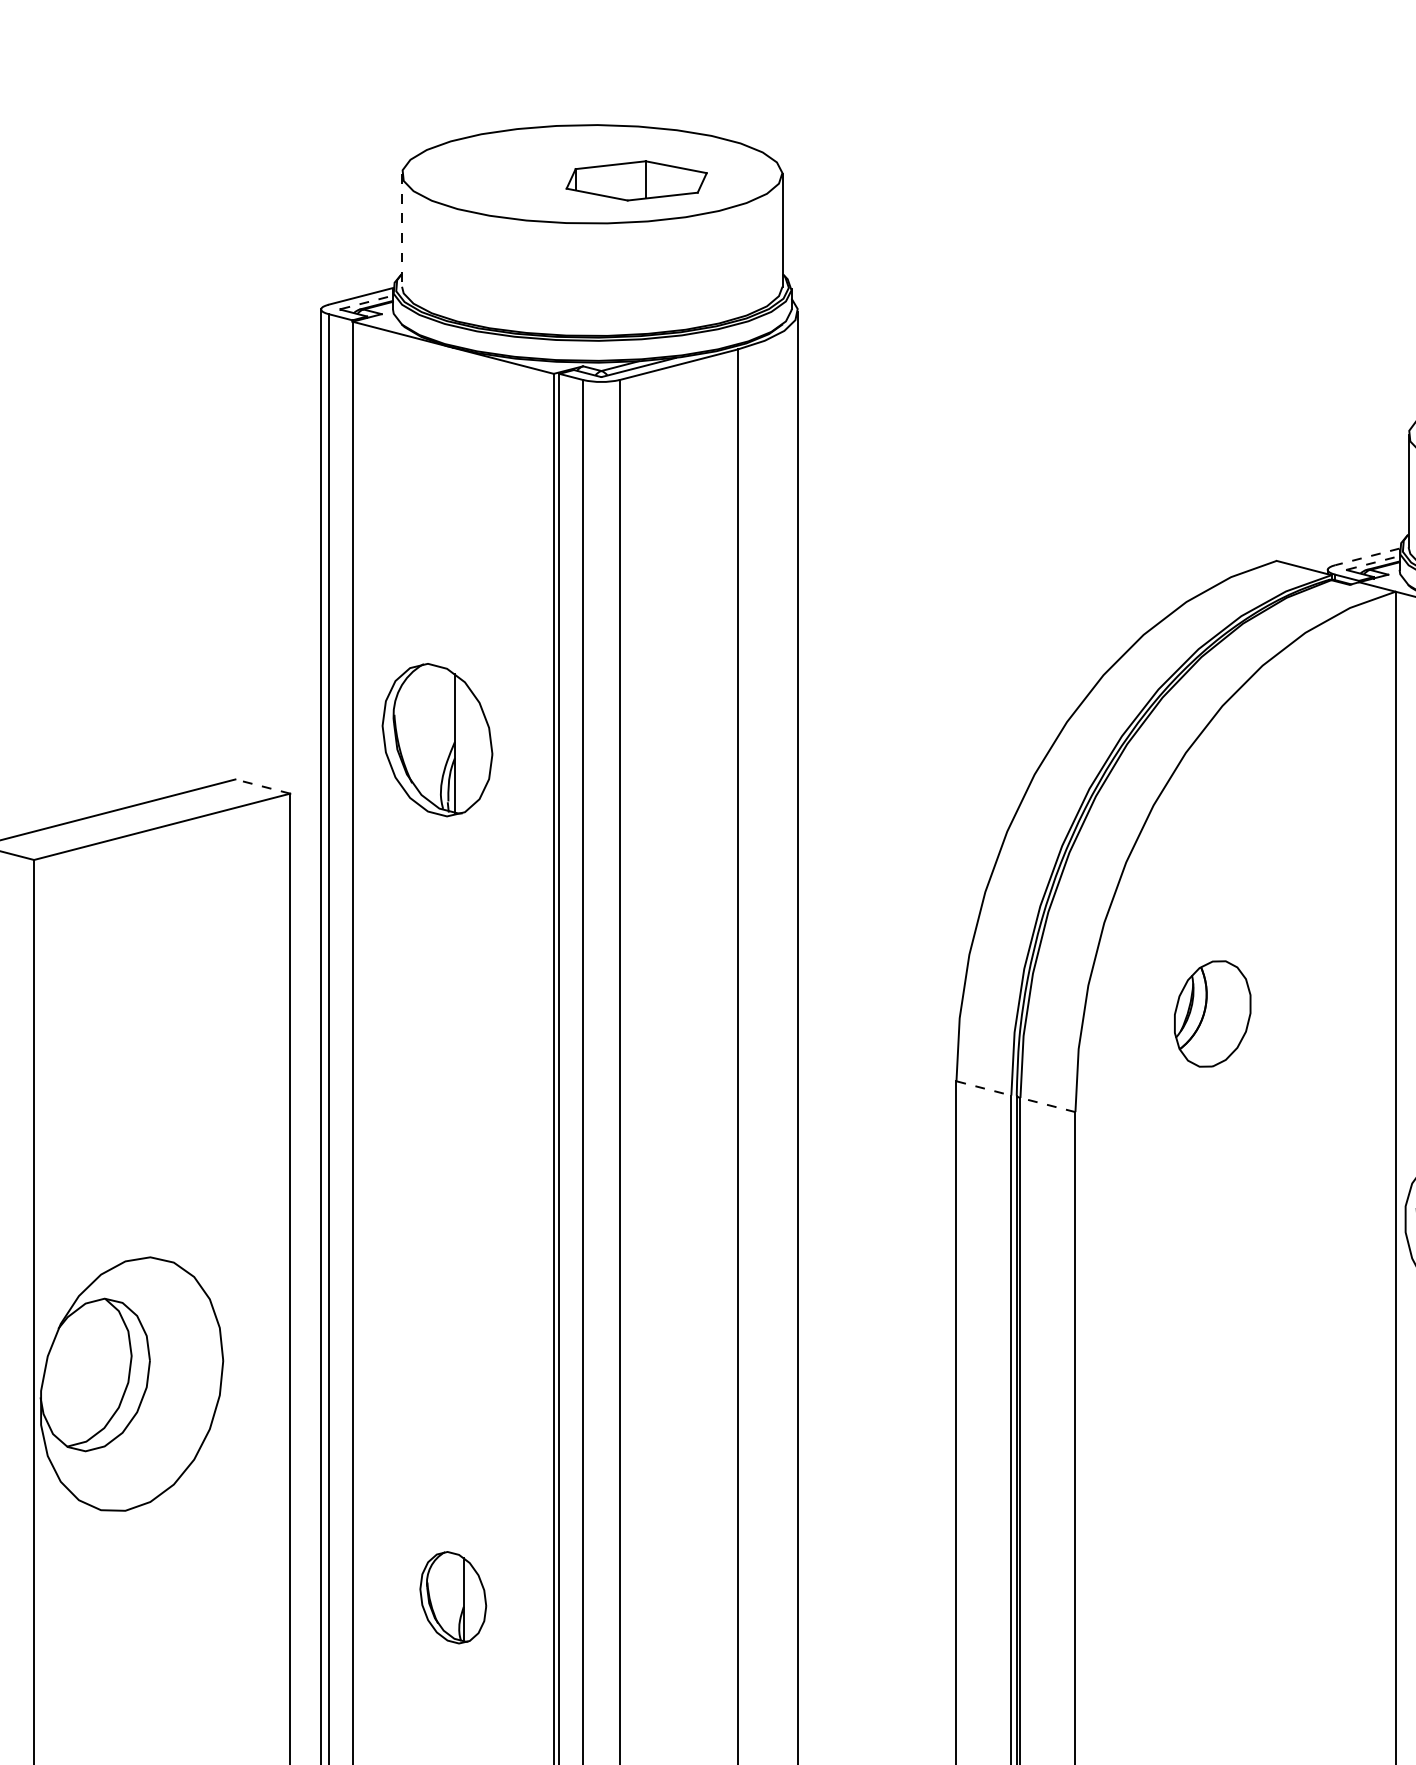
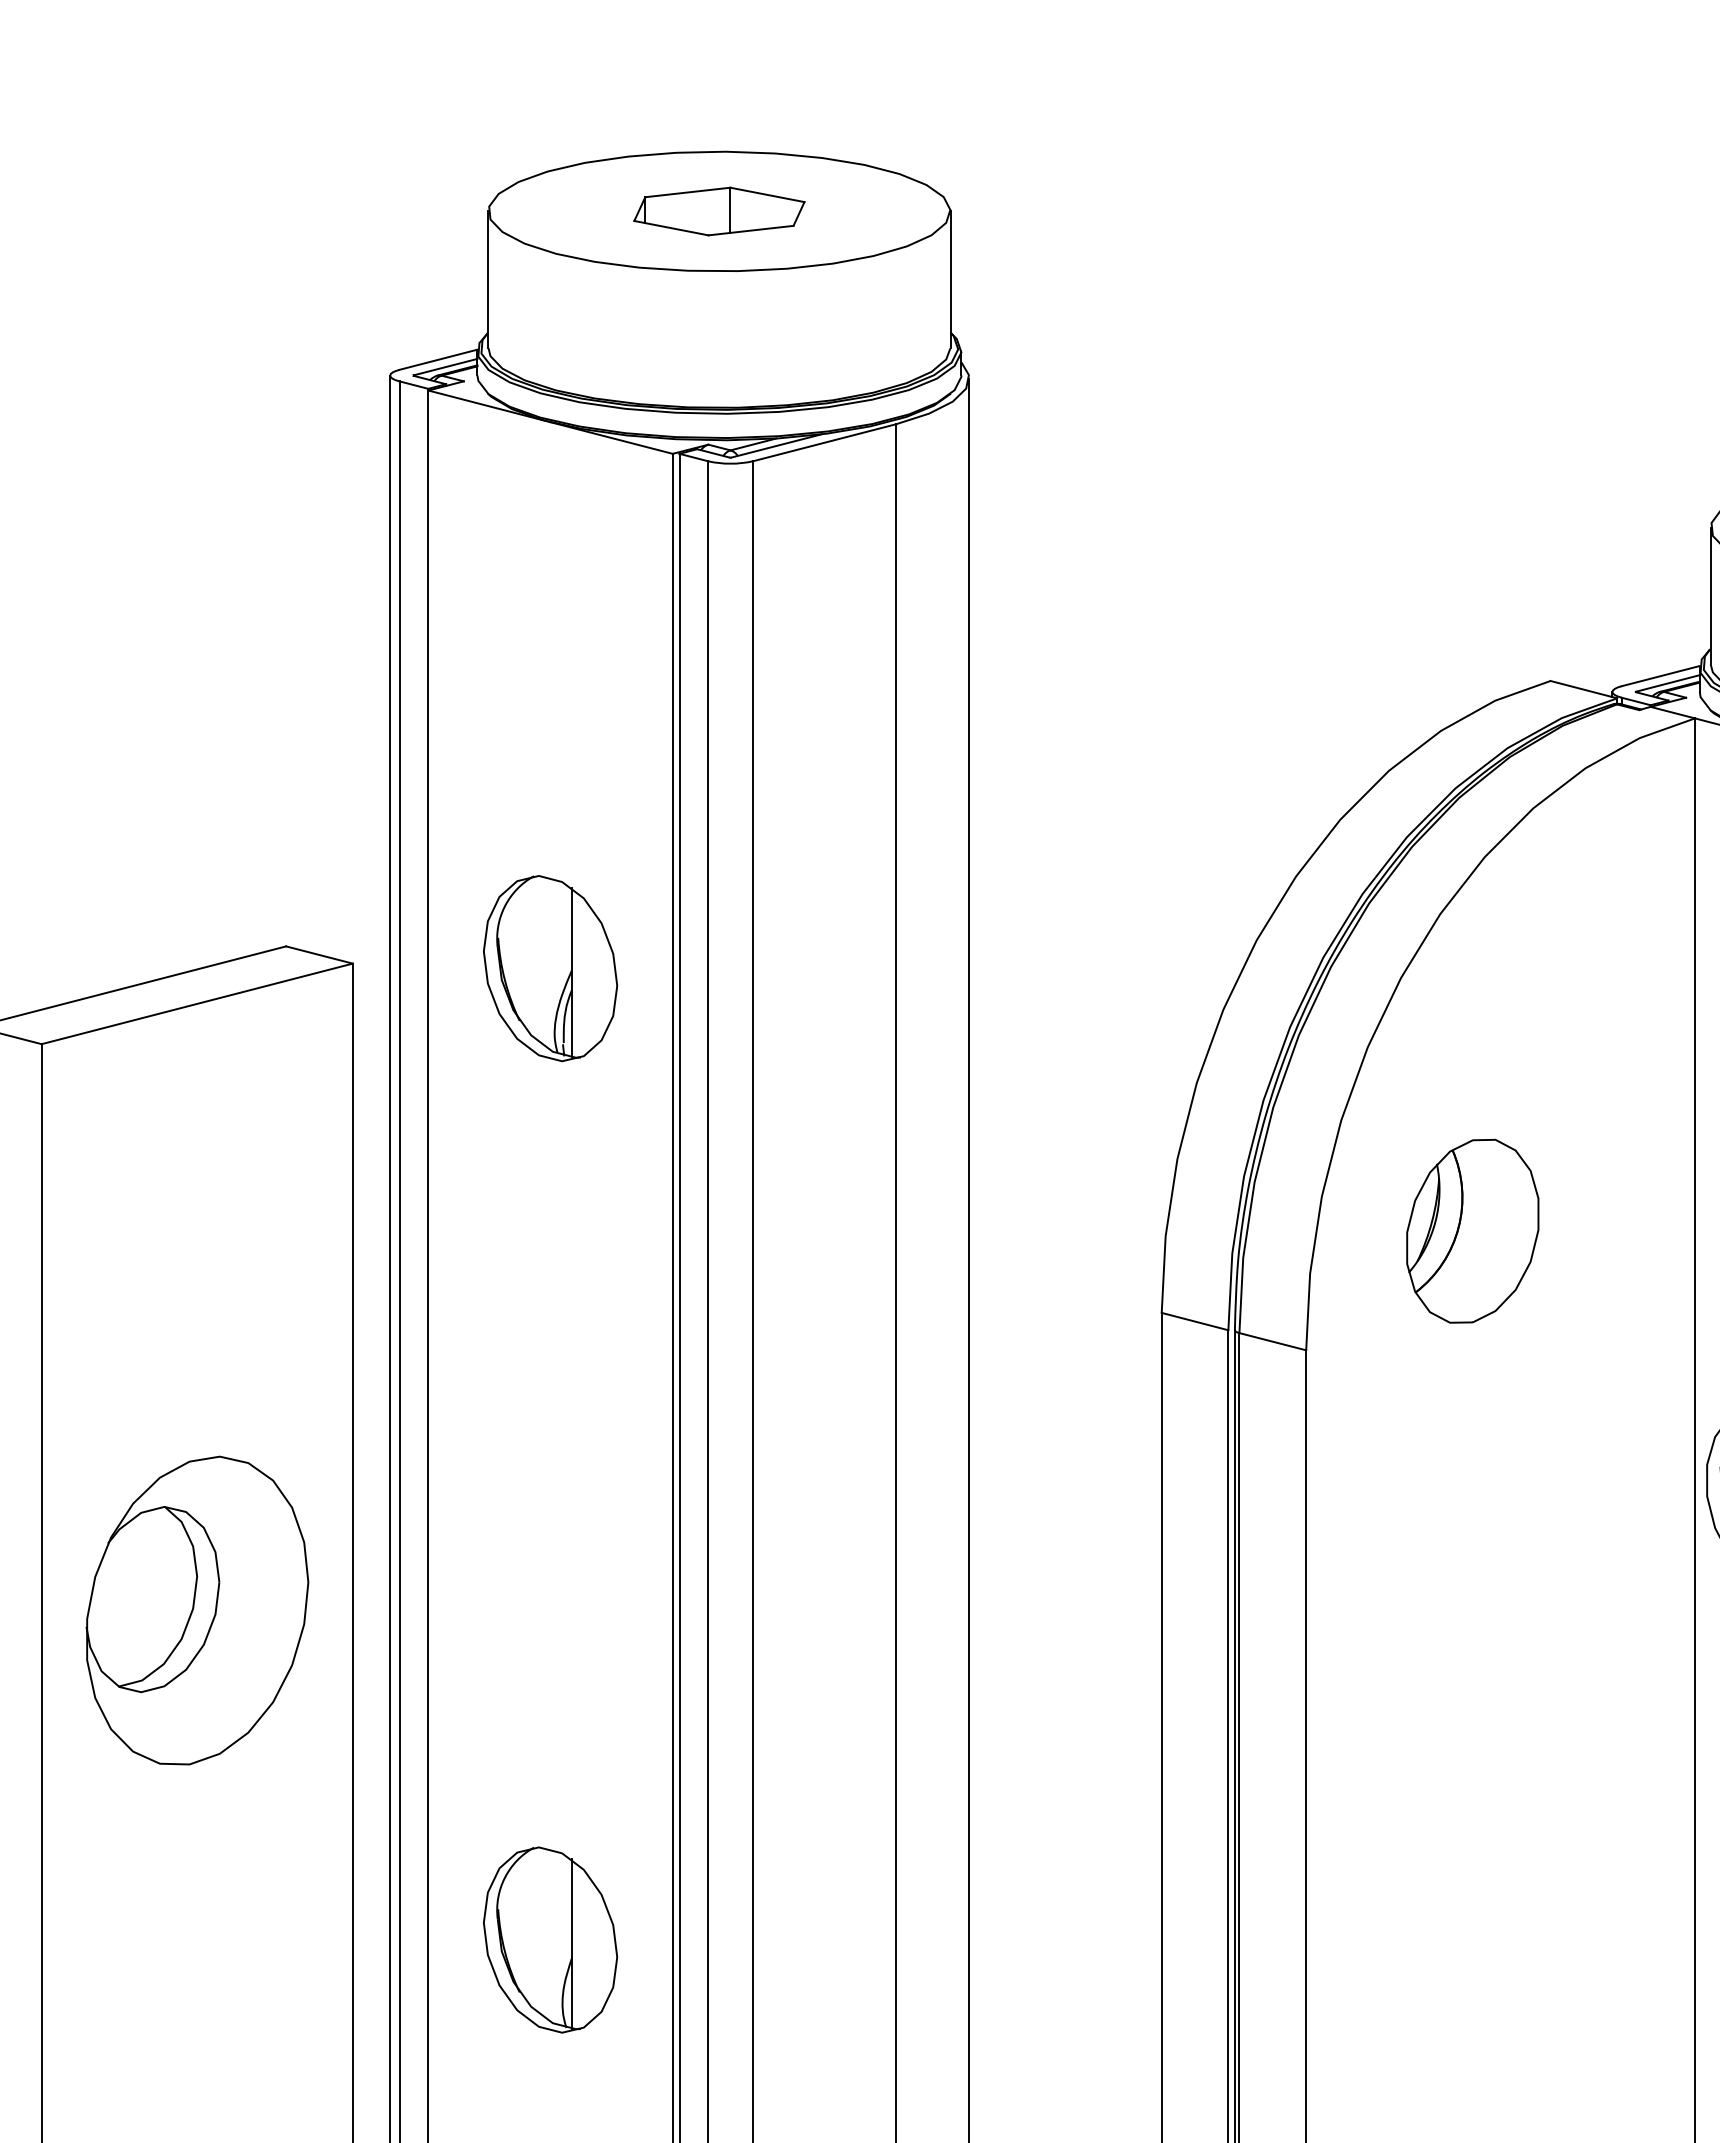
part: (636, 180) -> (719, 211), moved
line: (402, 231) -> (488, 280), dashed -> solid
line: (366, 302) -> (445, 367), dashed -> solid
line: (1367, 557) -> (1660, 676), dashed -> solid
line: (1373, 562) -> (1668, 683), dashed -> solid
part: (437, 740) -> (550, 968), moved
line: (262, 786) -> (319, 954), dashed -> solid
part: (1212, 1013) -> (1472, 1230), size x1.43
line: (984, 1088) -> (1195, 1321), dashed -> solid
line: (1047, 1104) -> (1272, 1341), dashed -> solid
part: (131, 1384) -> (197, 1610), moved
part: (453, 1597) -> (550, 1939), size x1.67

